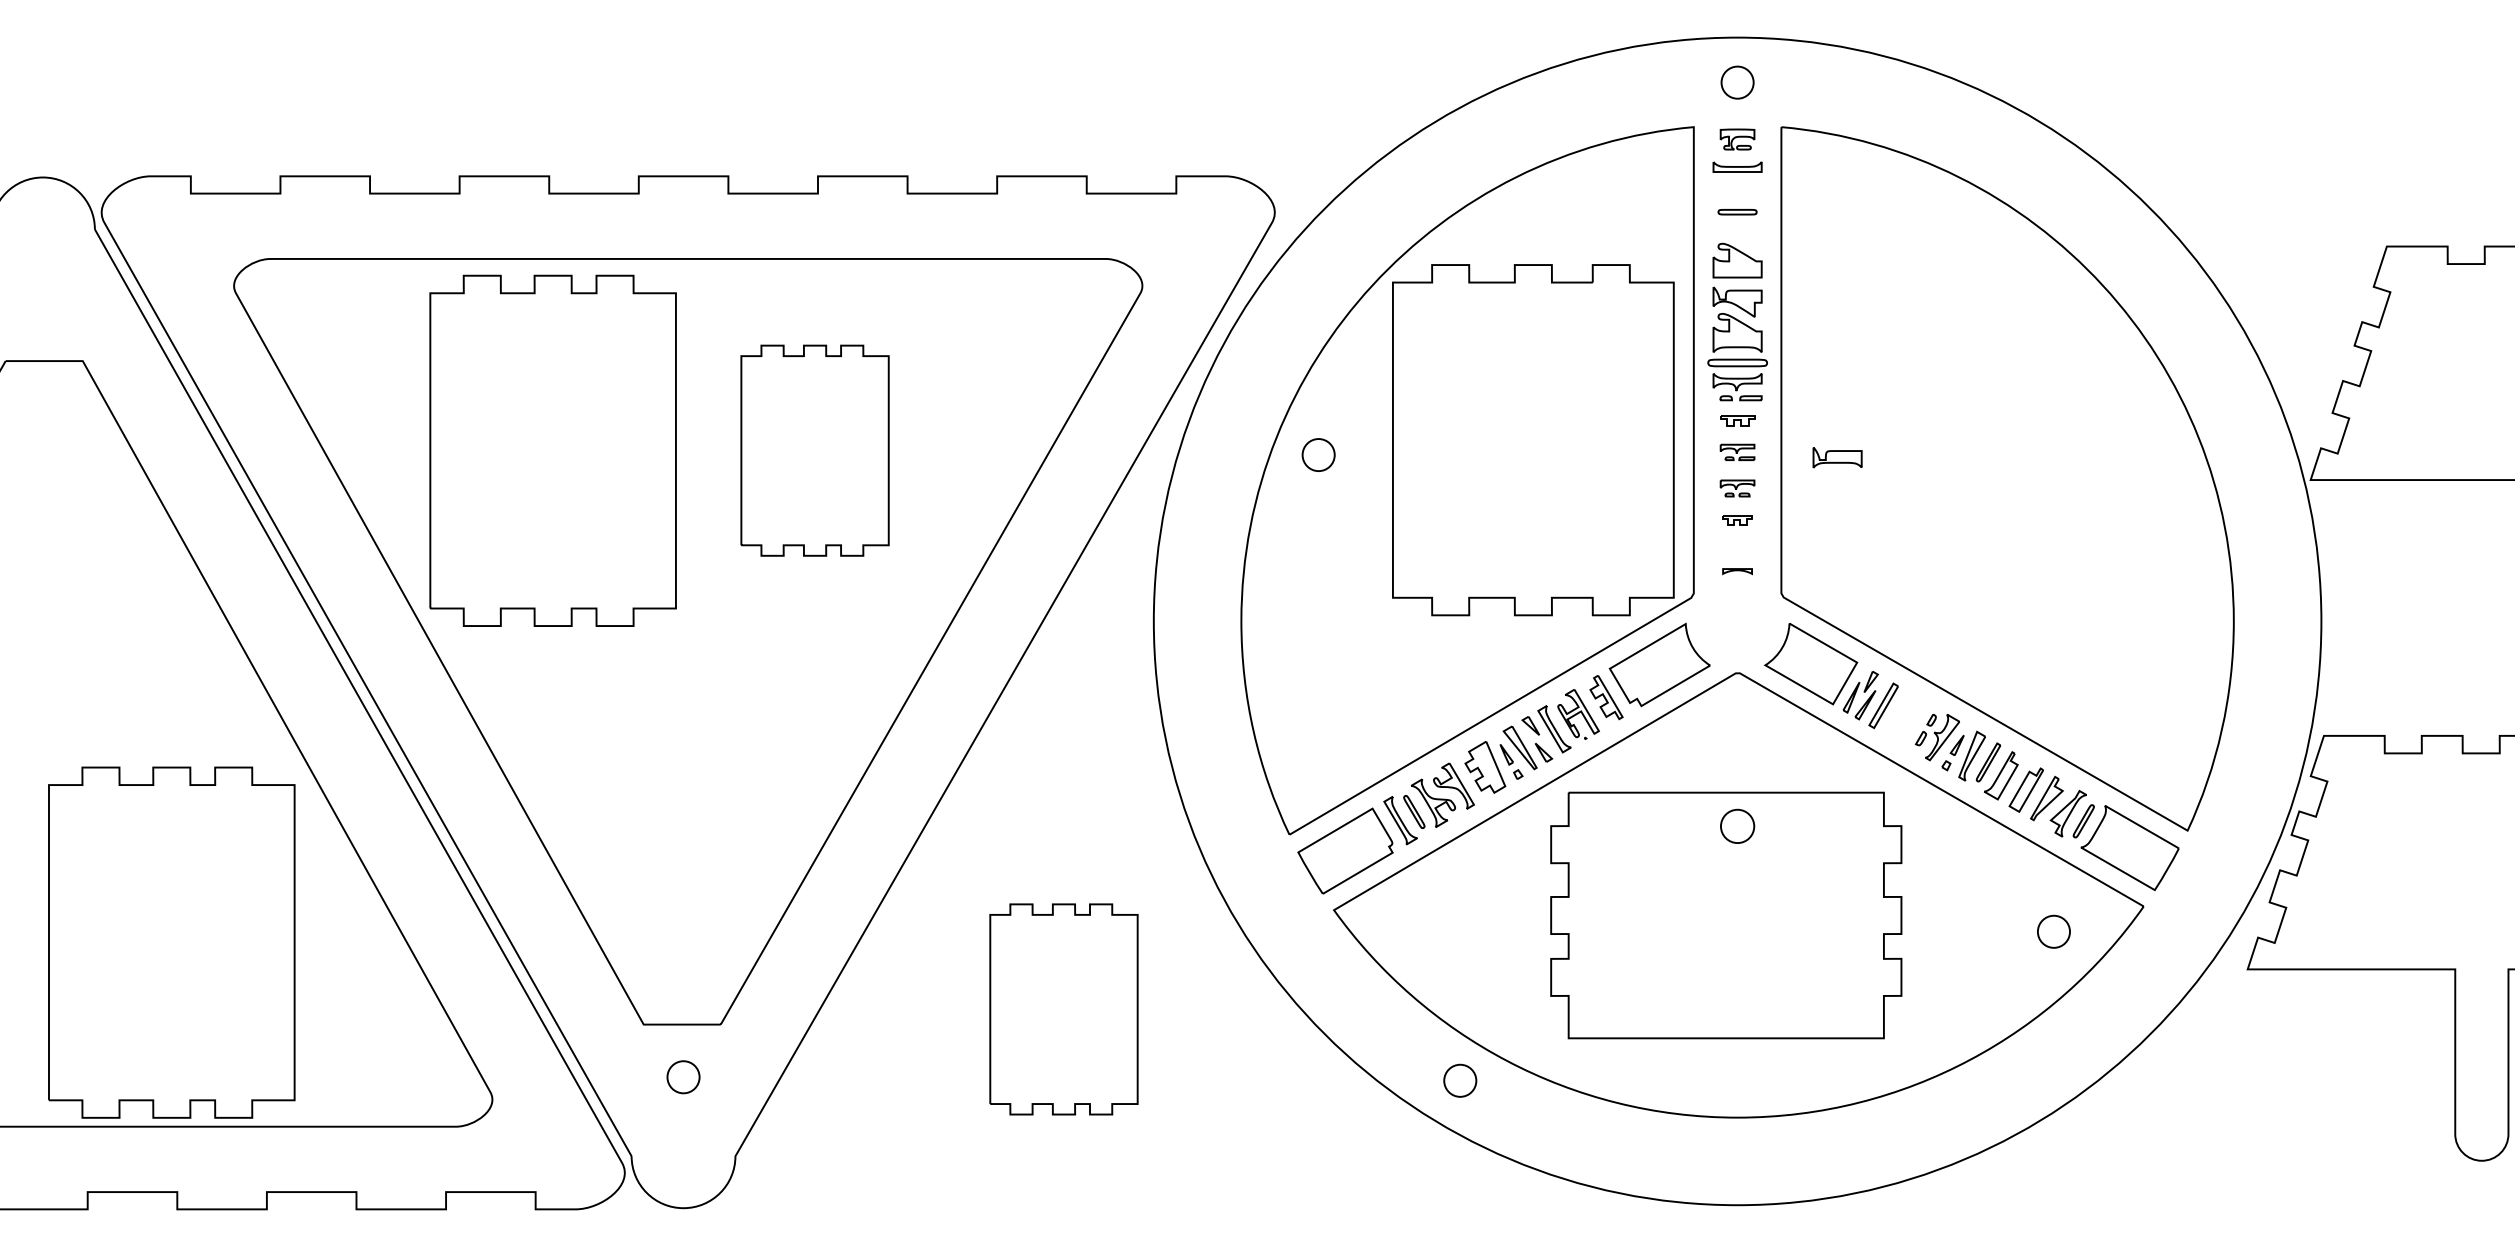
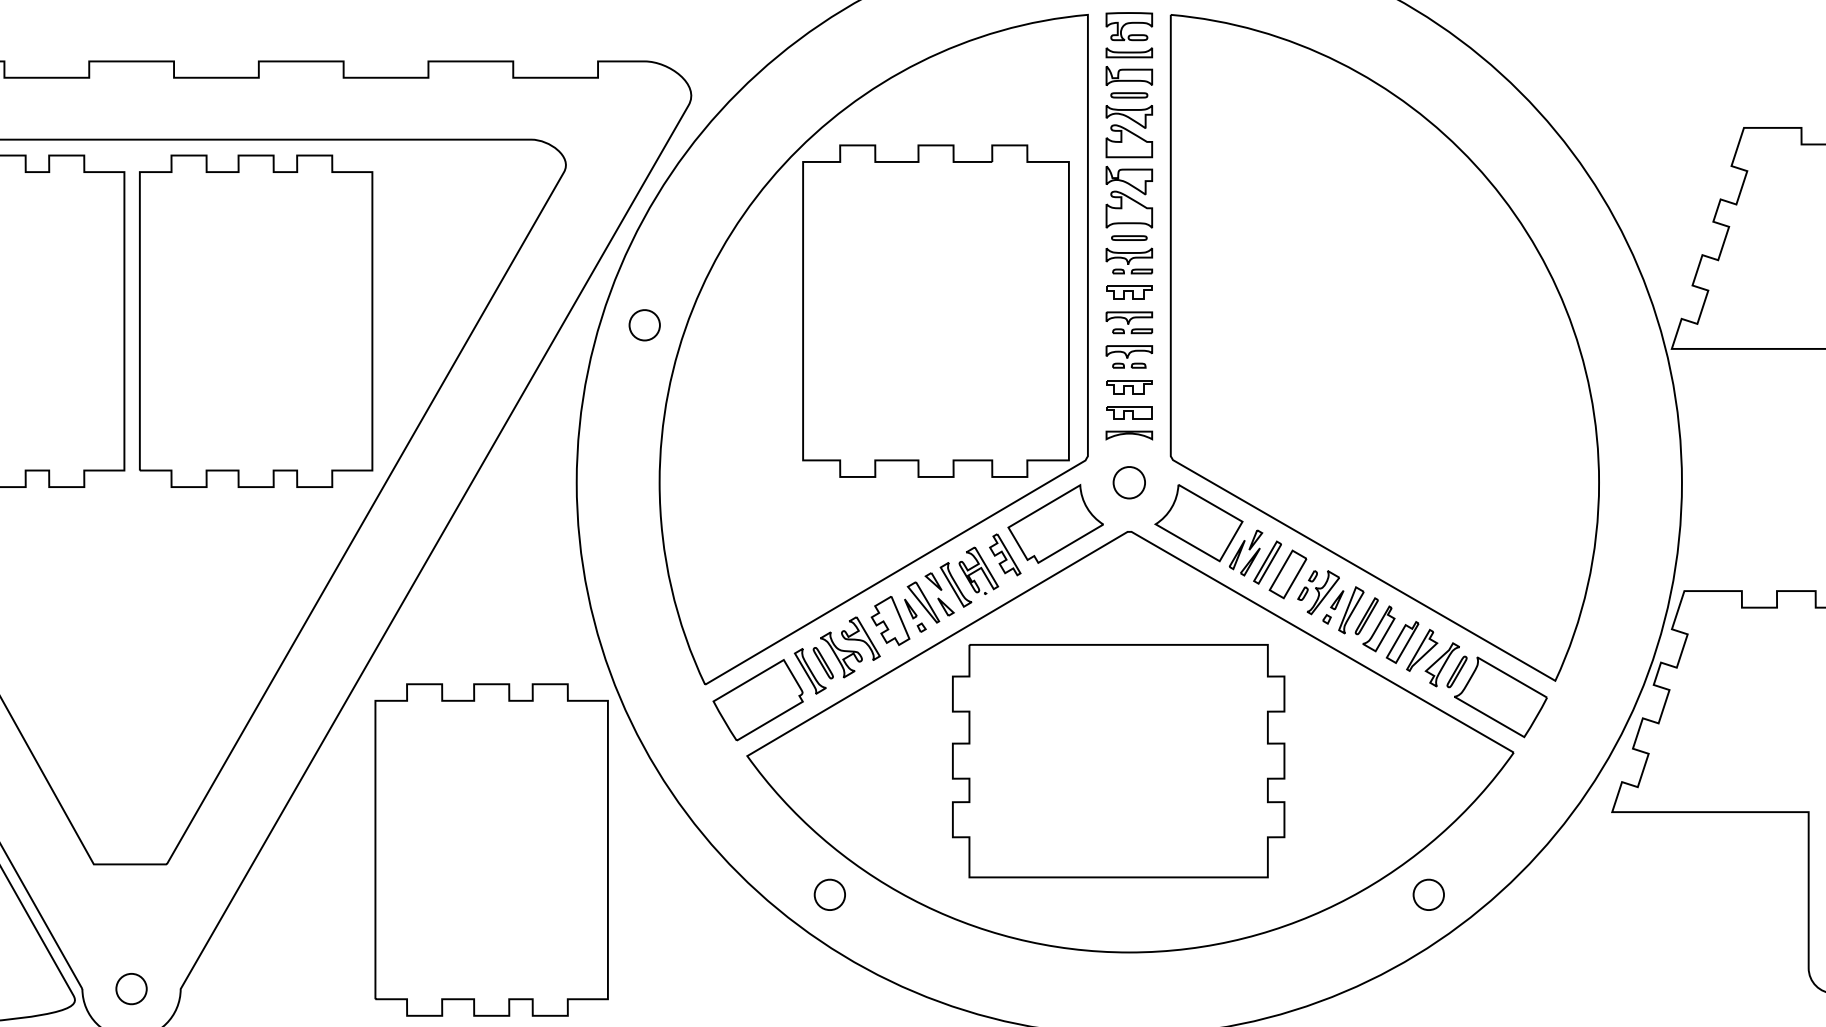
part: (1737, 139) -> (1129, 26), size x1.43
part: (1737, 234) -> (1129, 116), added
part: (1737, 362) -> (1129, 237), size x0.62
part: (1737, 420) -> (1129, 292), size x1.43
part: (814, 450) -> (255, 320), size x1.67
part: (1737, 452) -> (1129, 322), size x1.43
part: (1318, 454) -> (644, 324), moved
part: (1837, 457) -> (1129, 75), moved
part: (1737, 488) -> (1129, 356), size x1.43
part: (1737, 520) -> (1129, 387), size x1.67
part: (1737, 547) -> (1129, 412), added
part: (1737, 571) -> (1129, 435), size x1.67
part: (1905, 718) -> (1288, 574), added
part: (1737, 825) -> (1129, 481), moved
part: (2053, 931) -> (1428, 894), moved
part: (1063, 1009) -> (491, 850), size x1.67
part: (683, 1077) -> (131, 989), moved
part: (1460, 1080) -> (830, 894), moved

